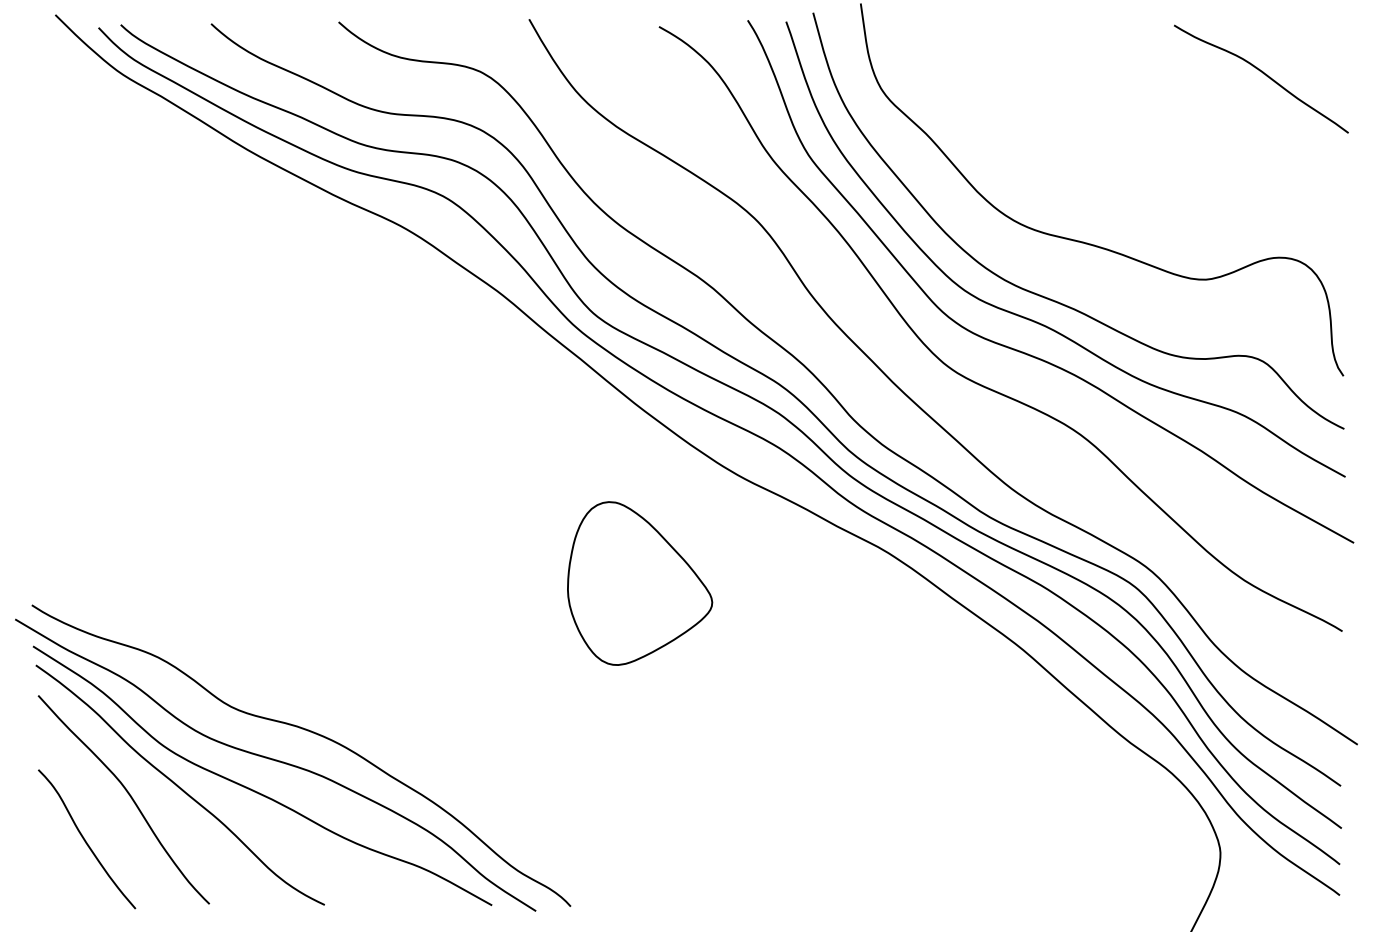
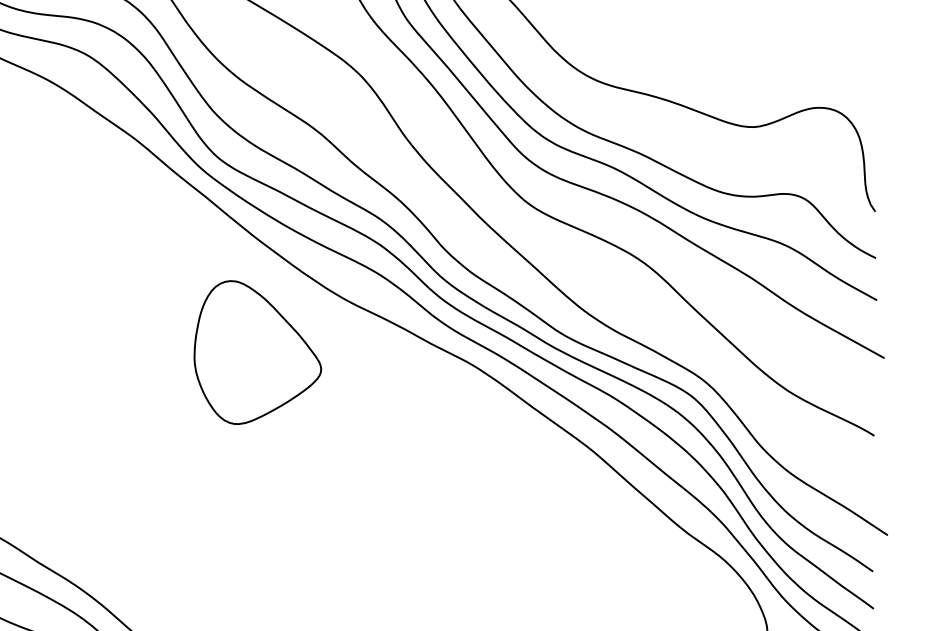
part: (640, 583) -> (258, 352), moved

